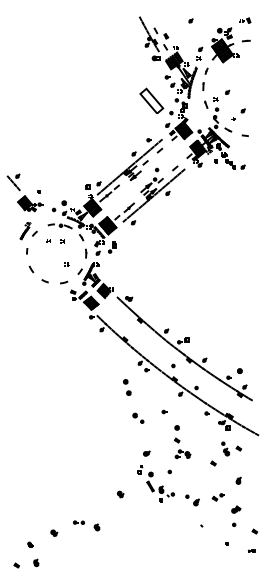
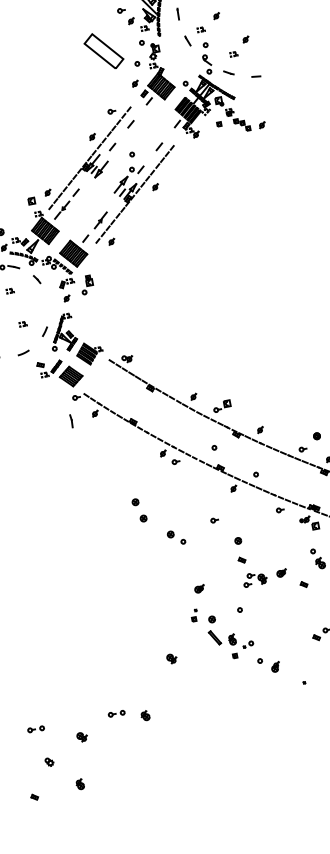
part: (86, 253) -> (72, 420), moved
part: (127, 387) -> (139, 510), moved
part: (200, 453) -> (281, 573), added
part: (192, 500) -> (269, 665), moved
part: (25, 522) -> (35, 729), added
part: (36, 562) -> (80, 783), moved

